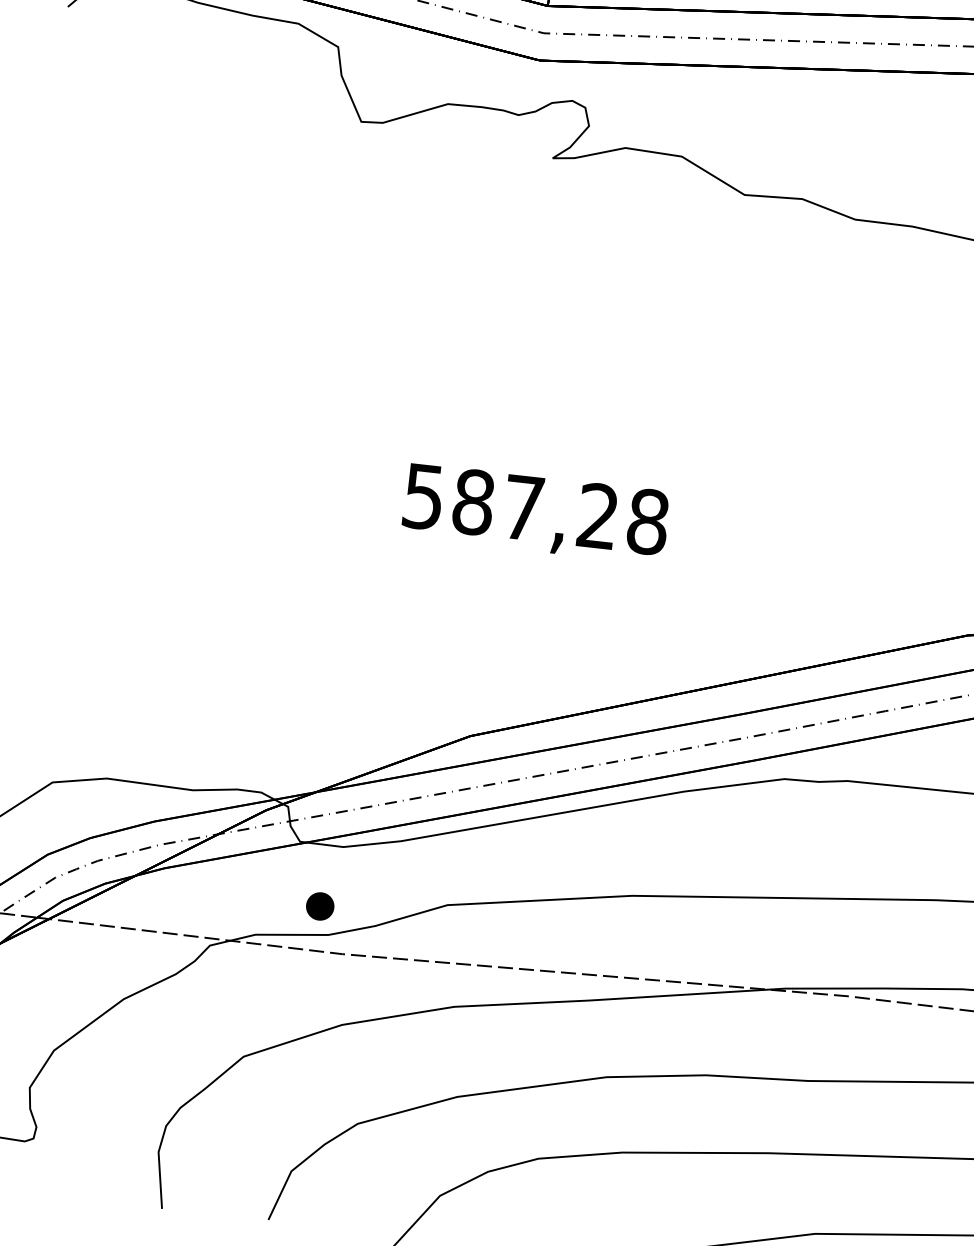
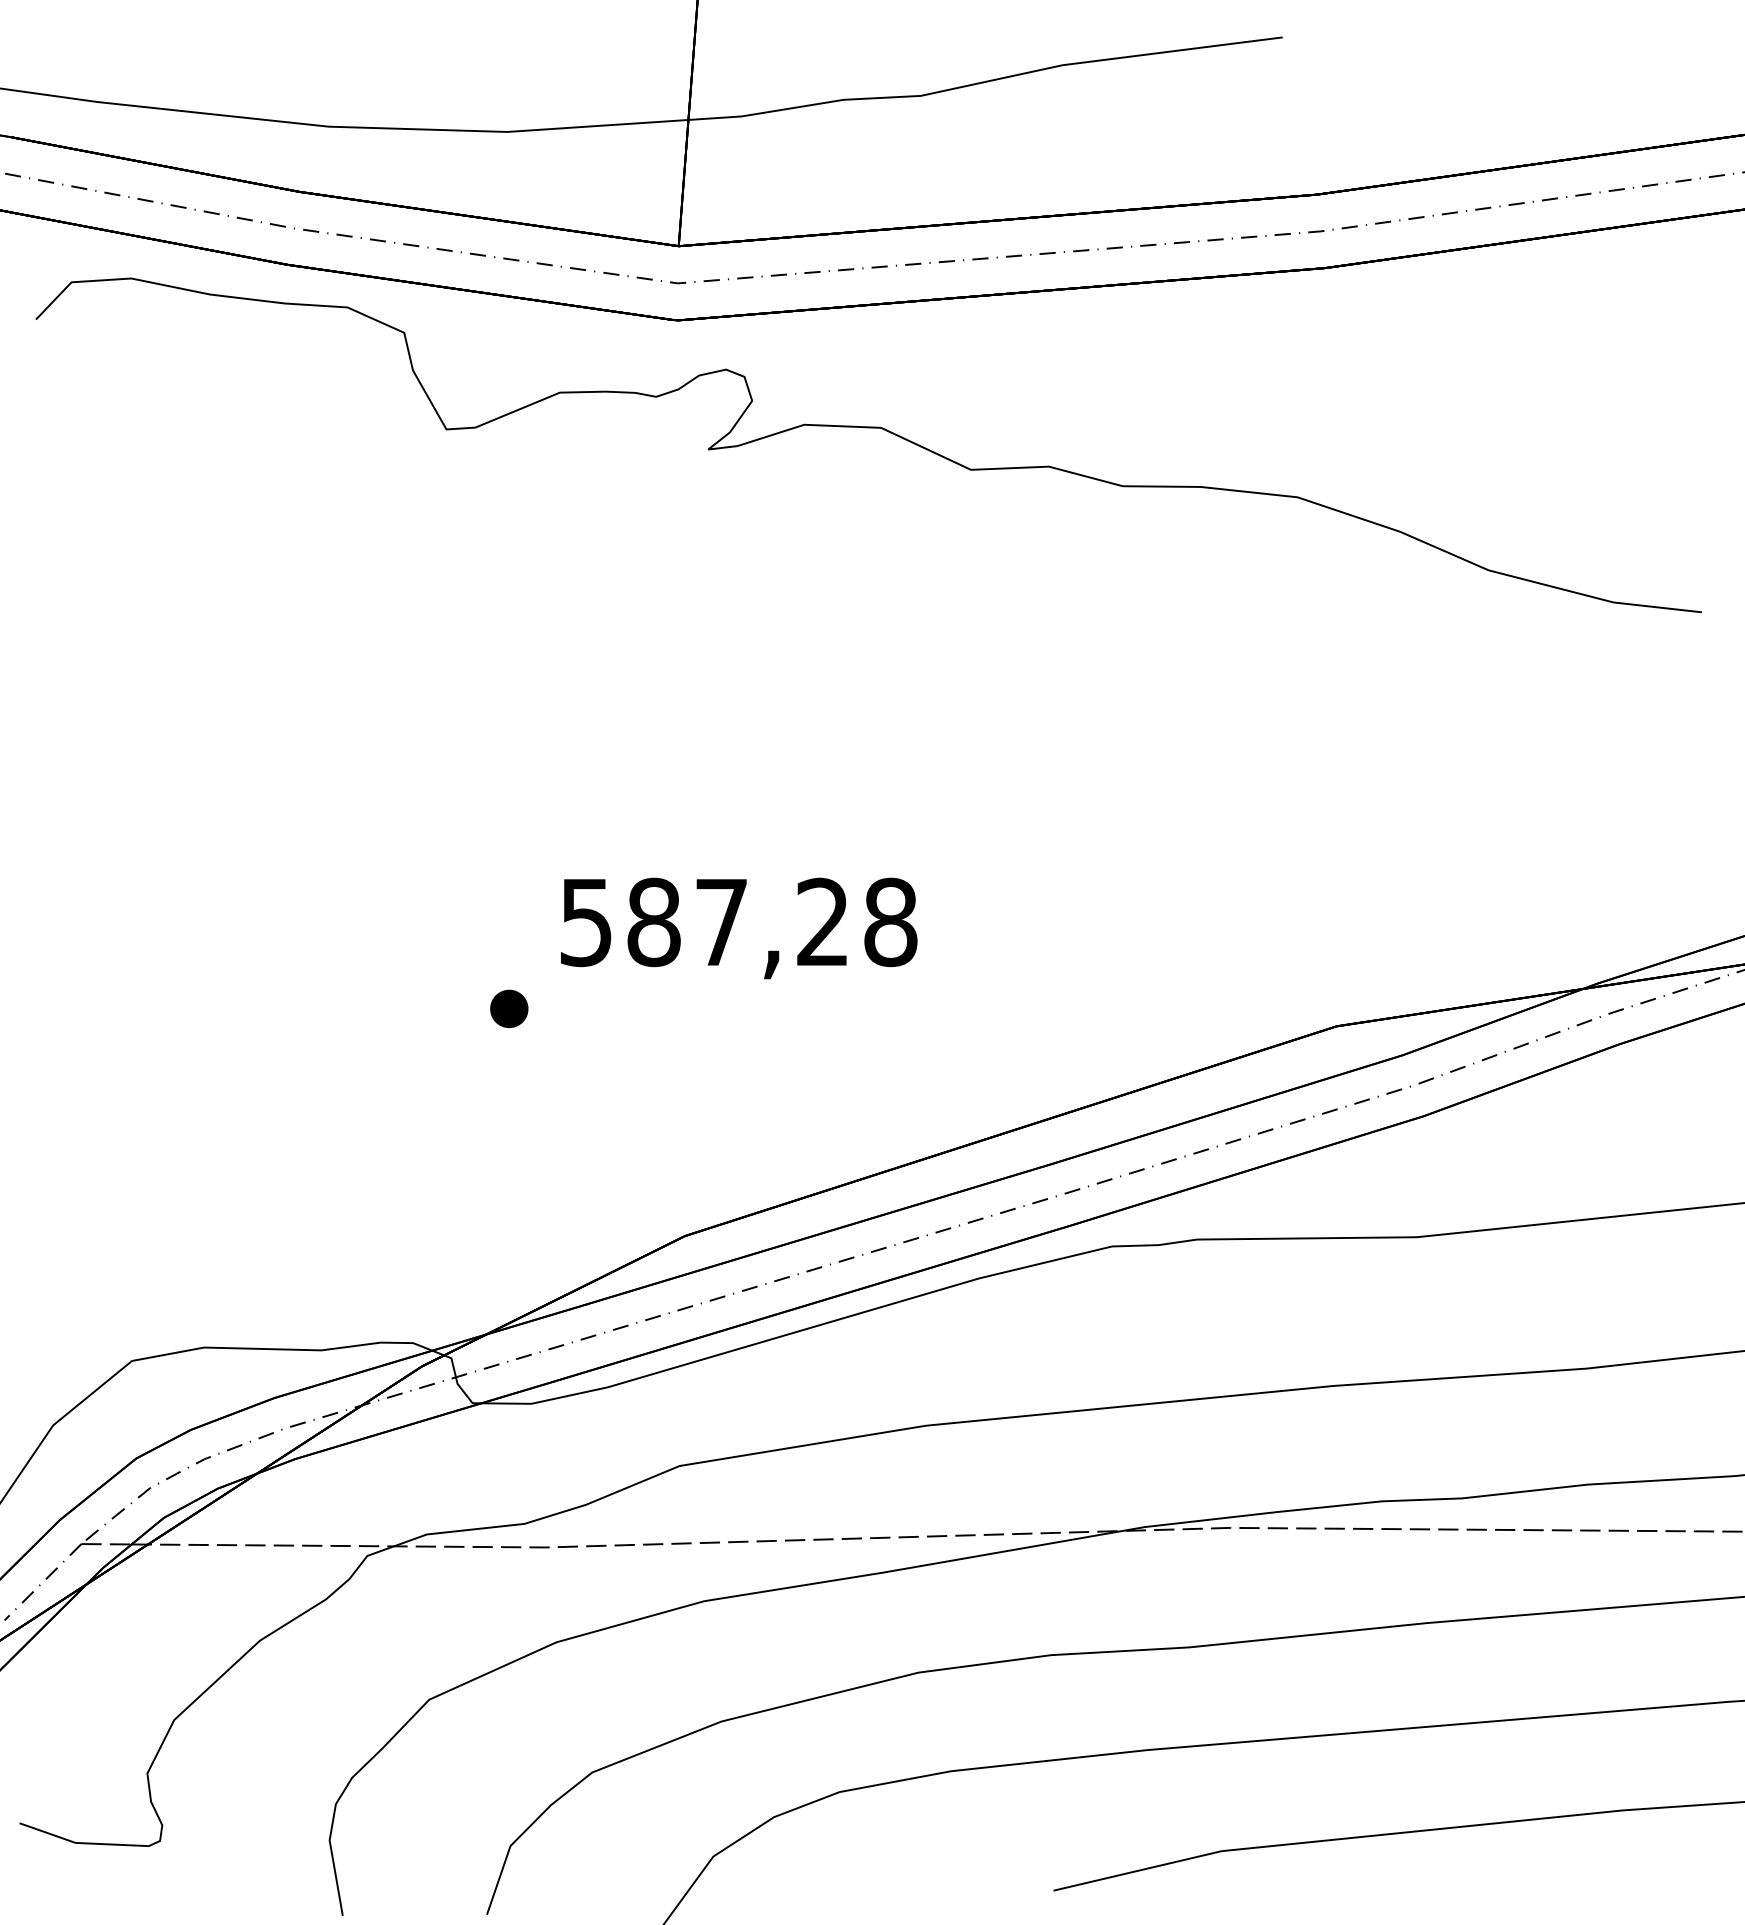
part: (320, 906) -> (509, 1008), moved

